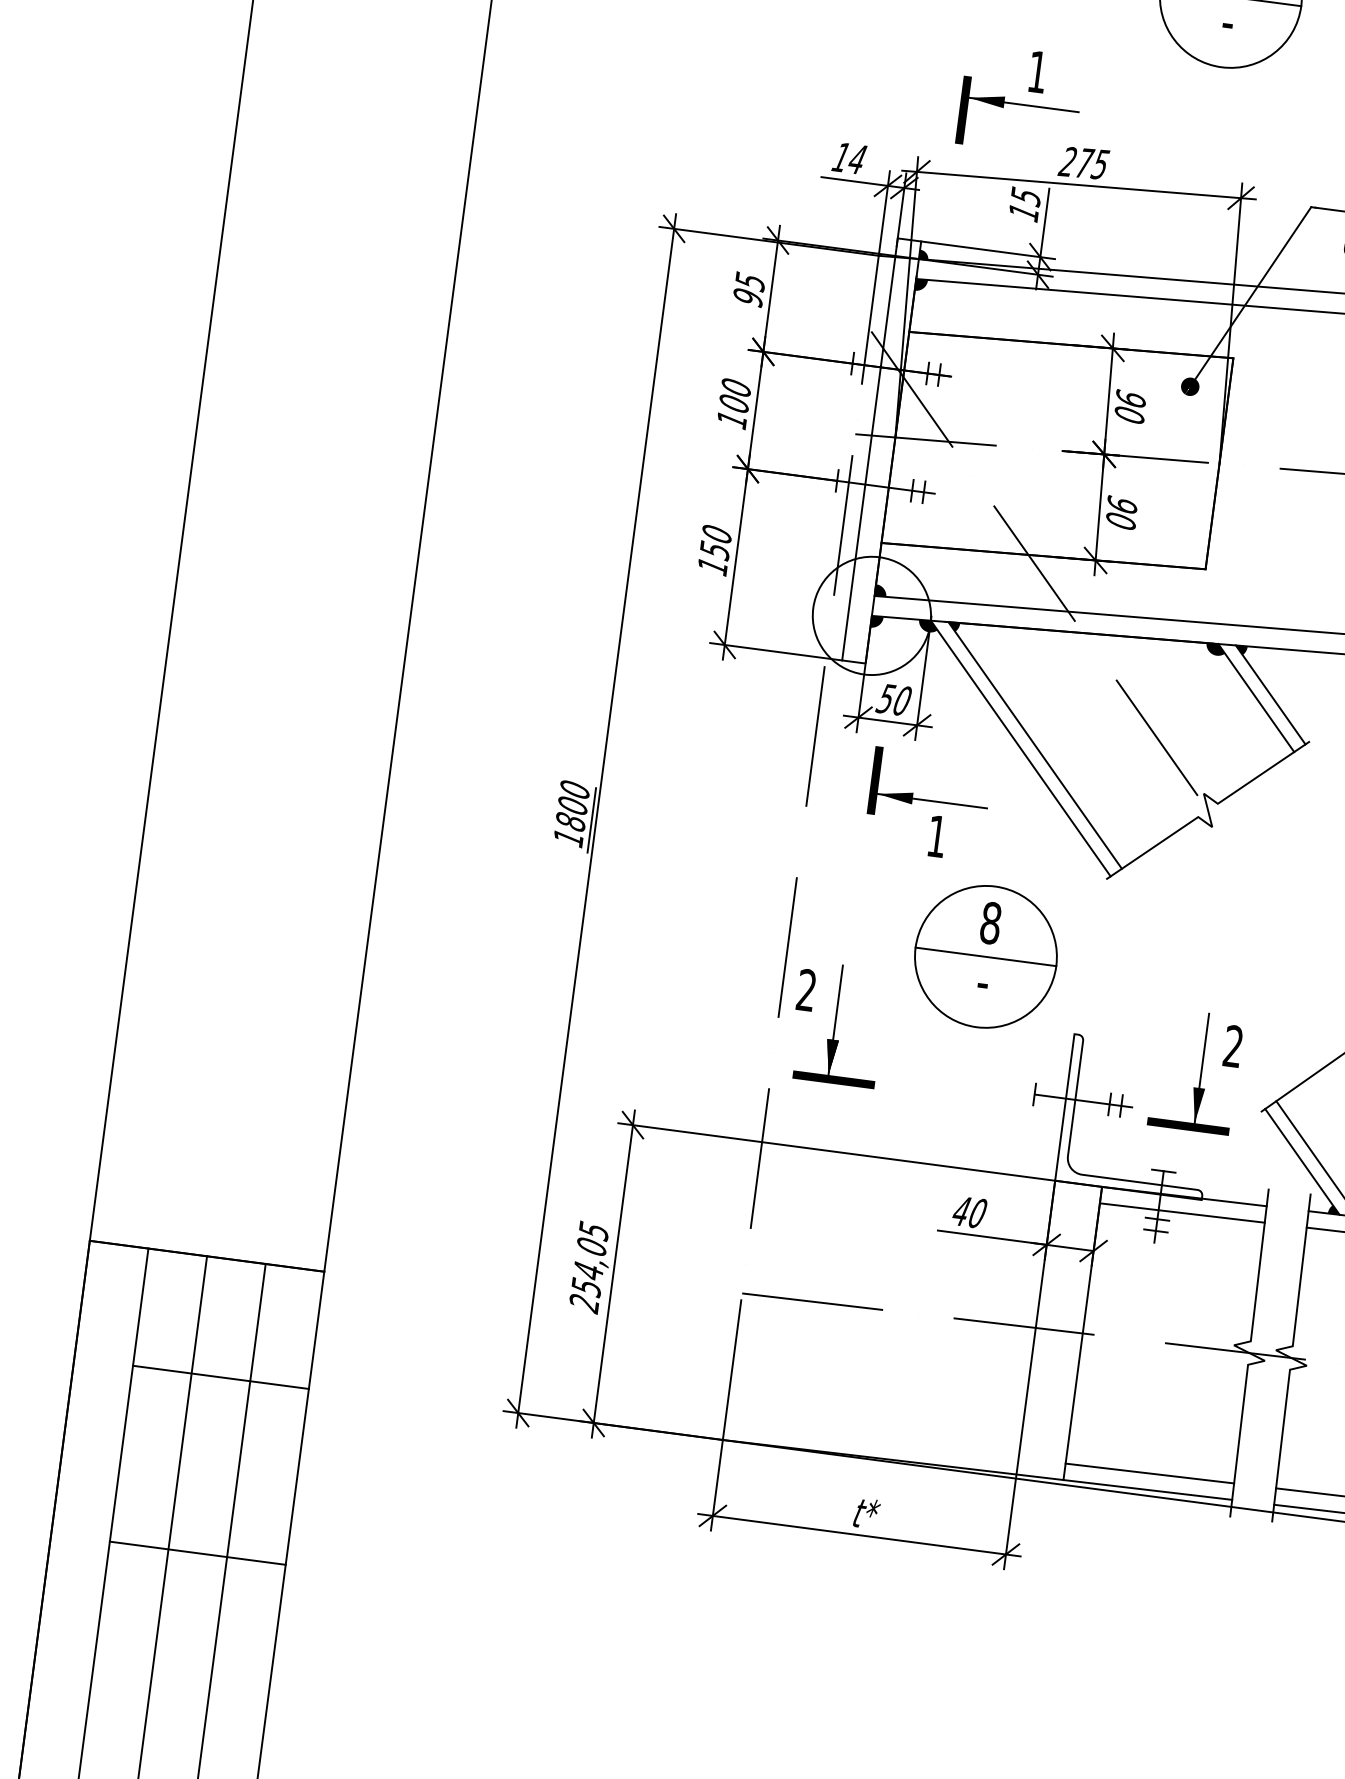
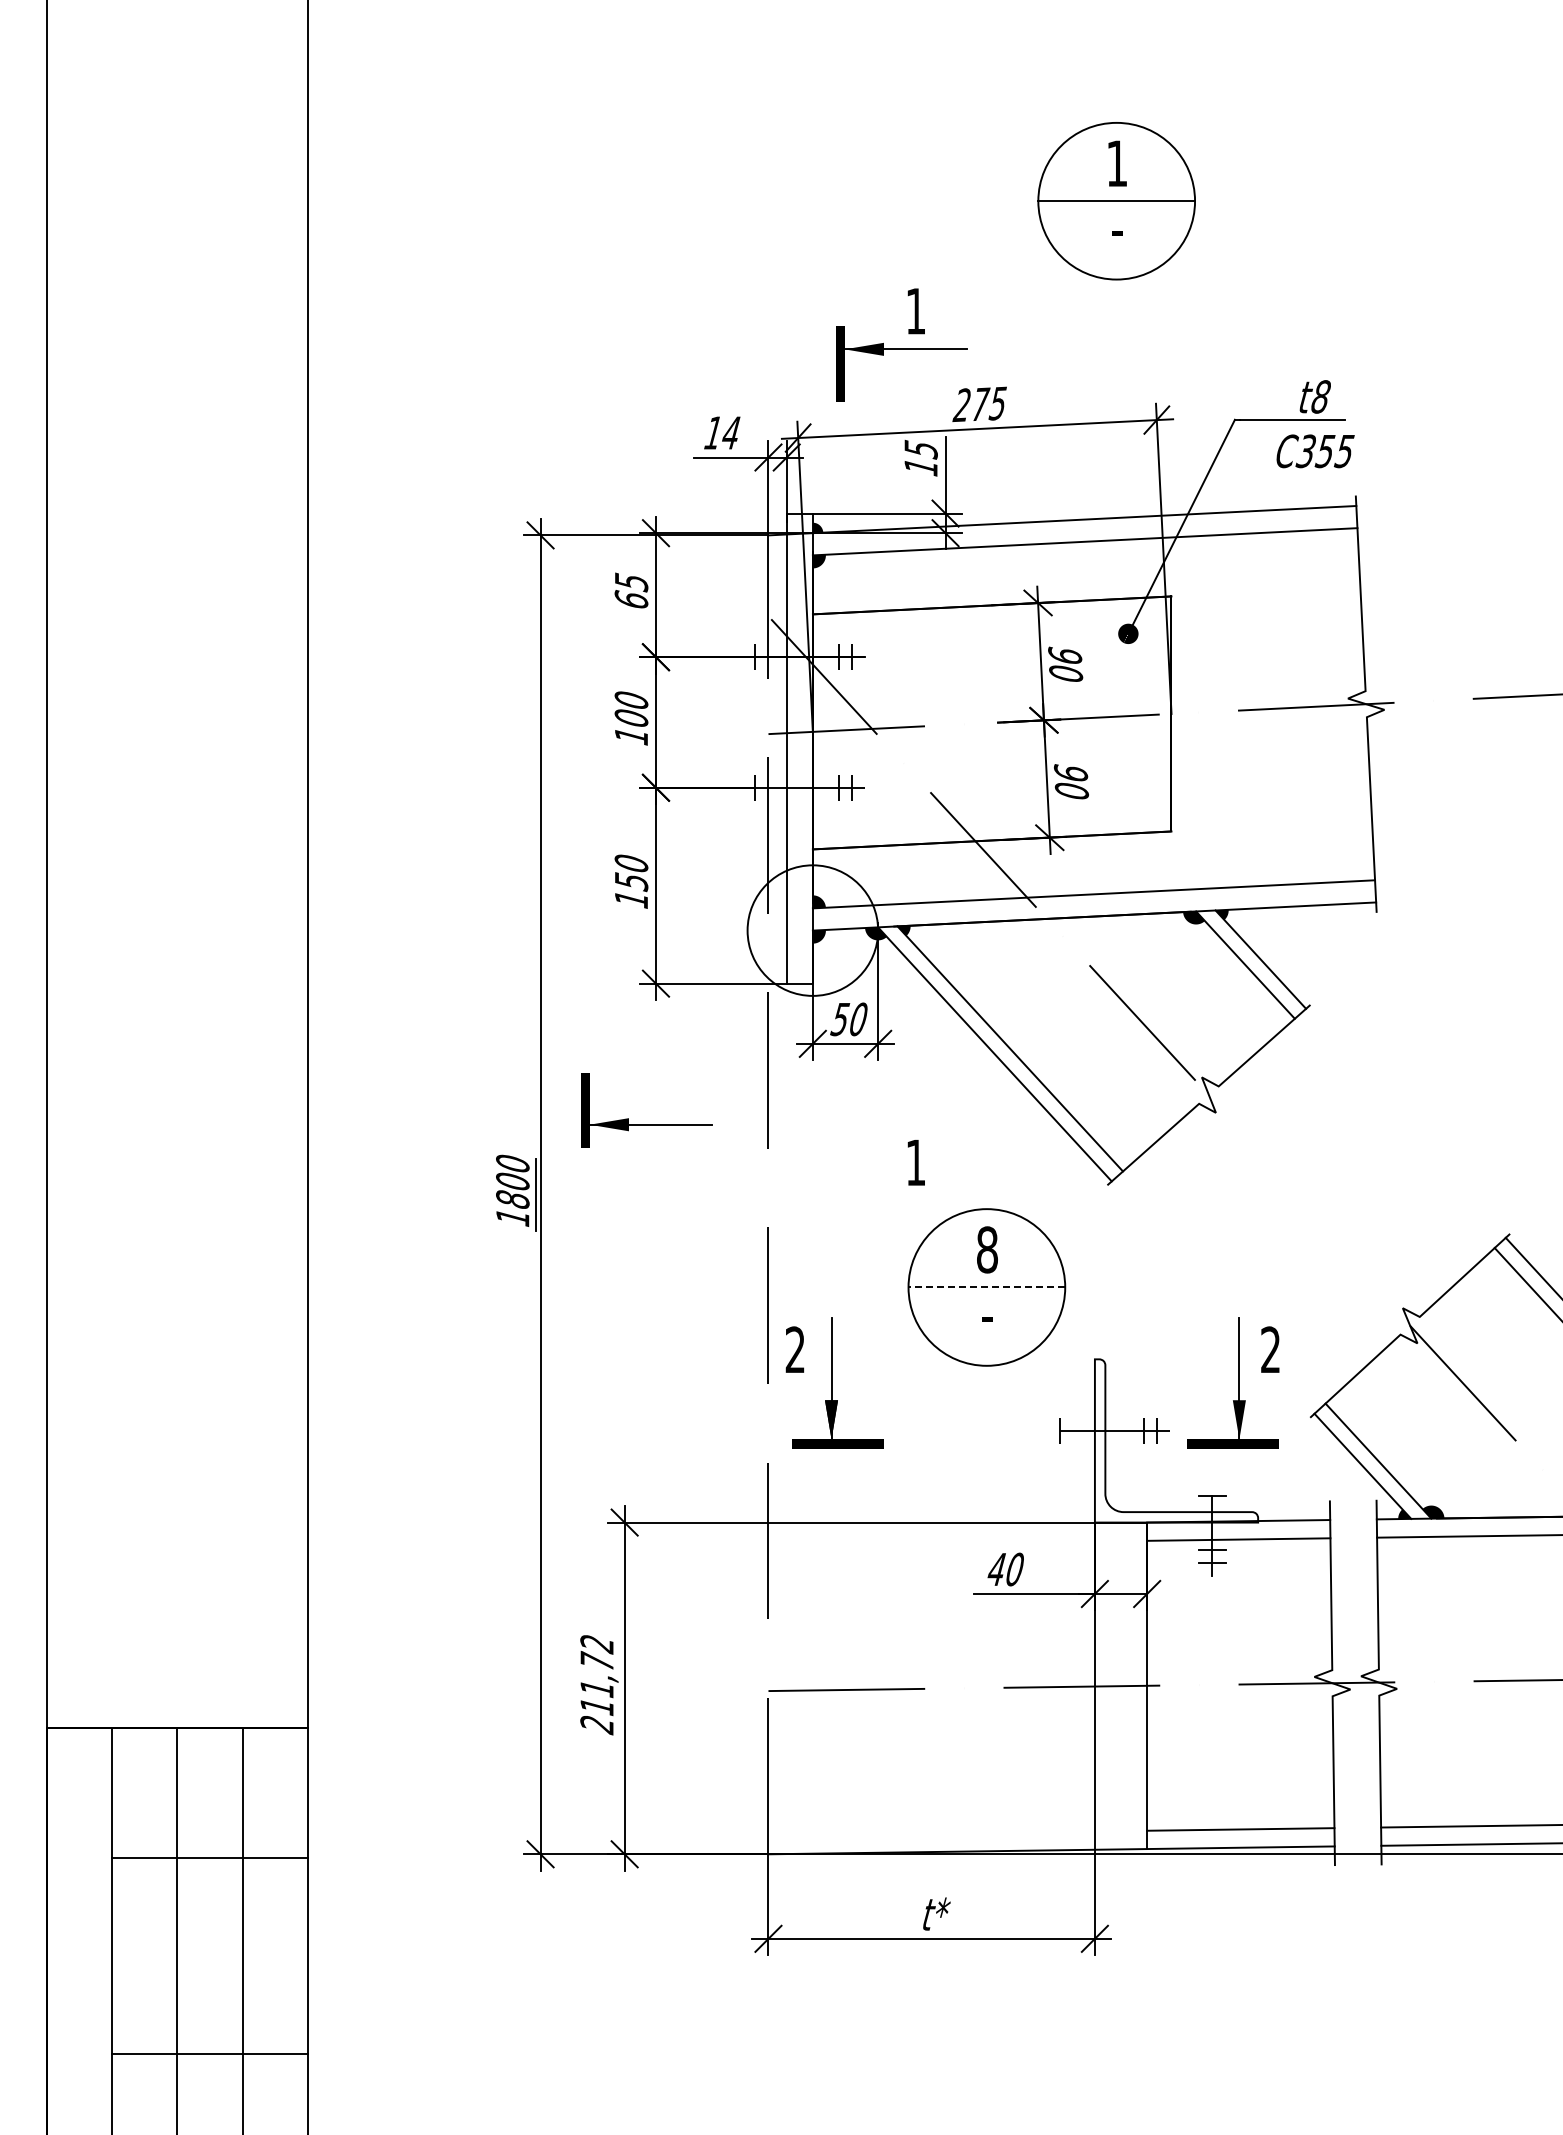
text: (748, 297) -> (631, 599), 95 -> 65
part: (928, 800) -> (646, 1124), moved
line: (985, 956) -> (986, 1287), solid -> dashed
text: (589, 1259) -> (596, 1675), 254,05 -> 211,72

